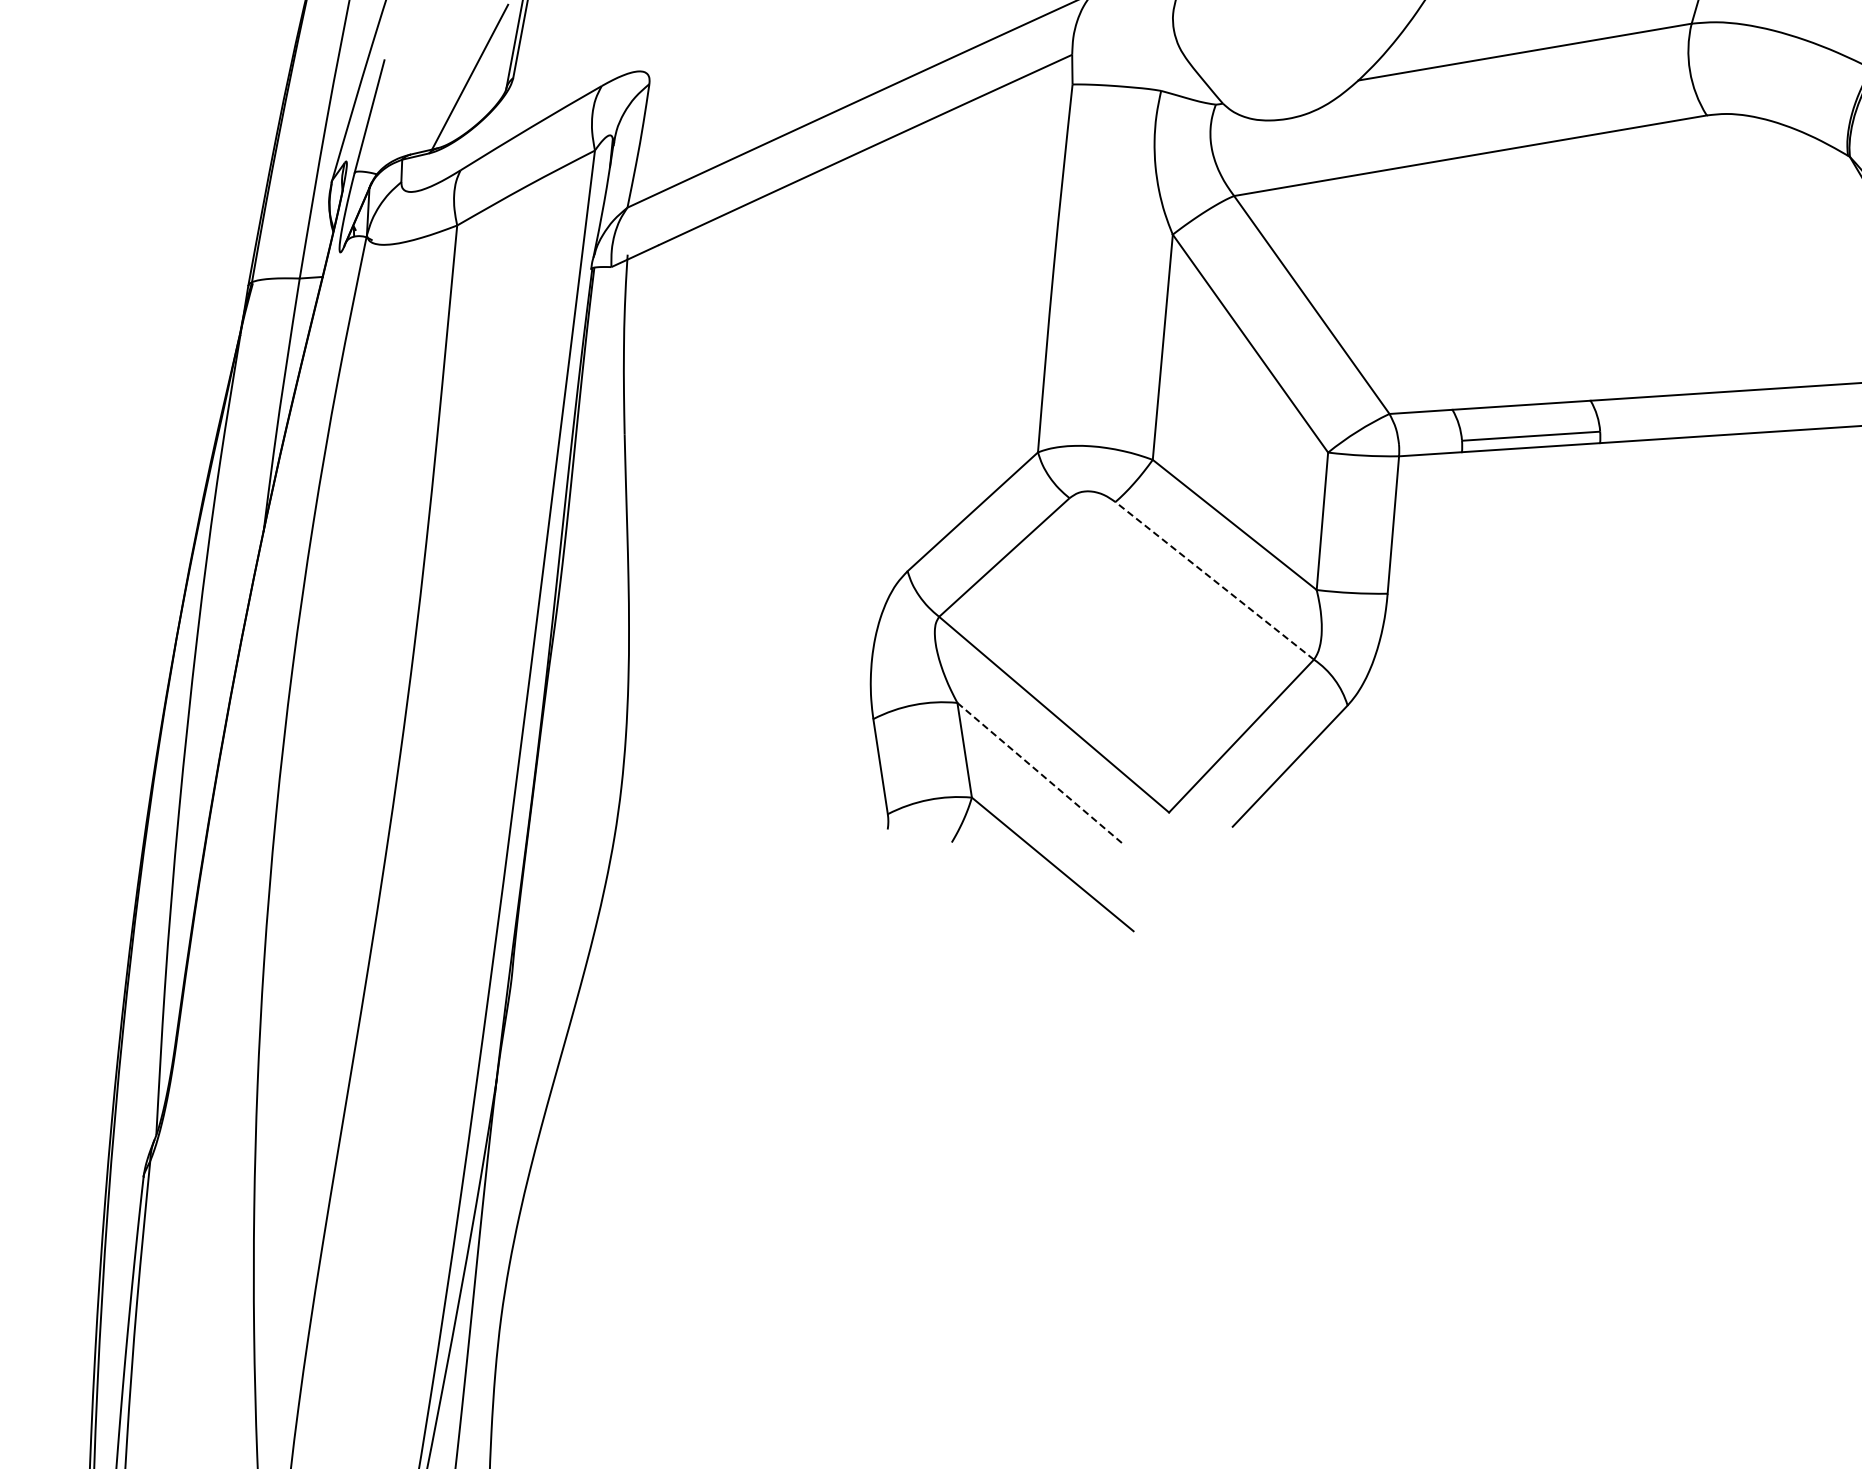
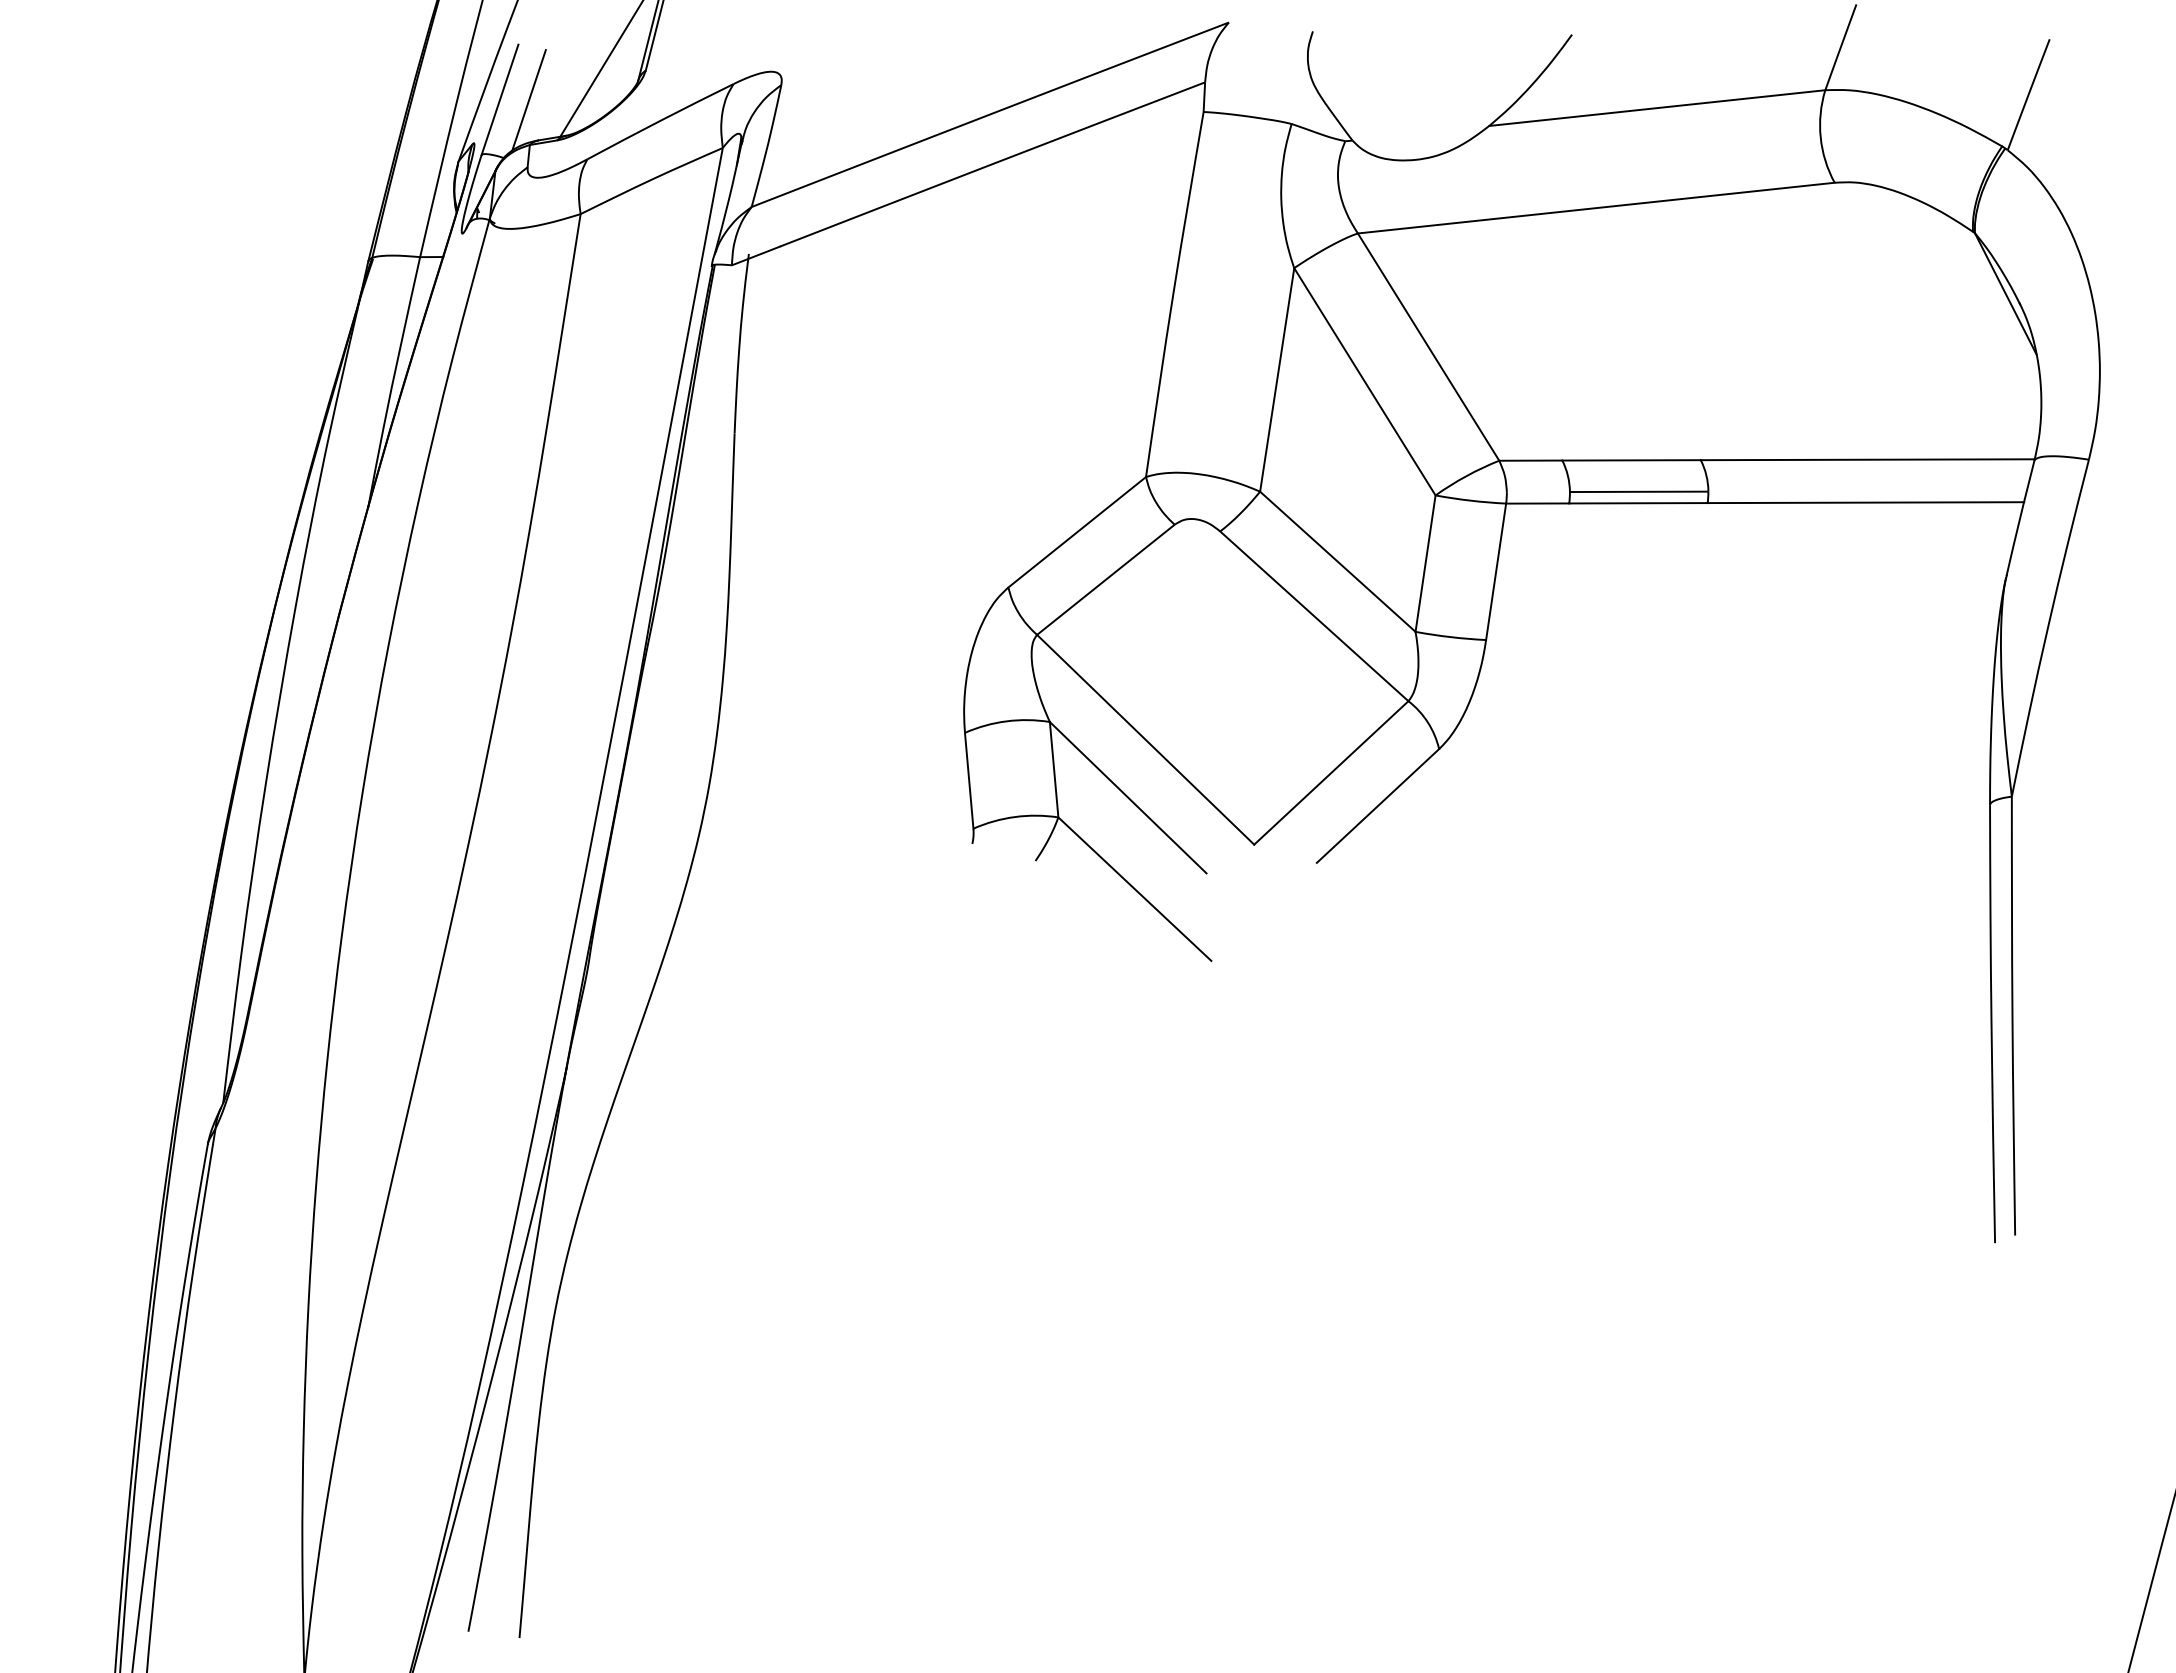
line: (398, 115) -> (528, 100), added
line: (1214, 581) -> (1314, 616), dashed -> solid
line: (1040, 773) -> (1128, 797), dashed -> solid

